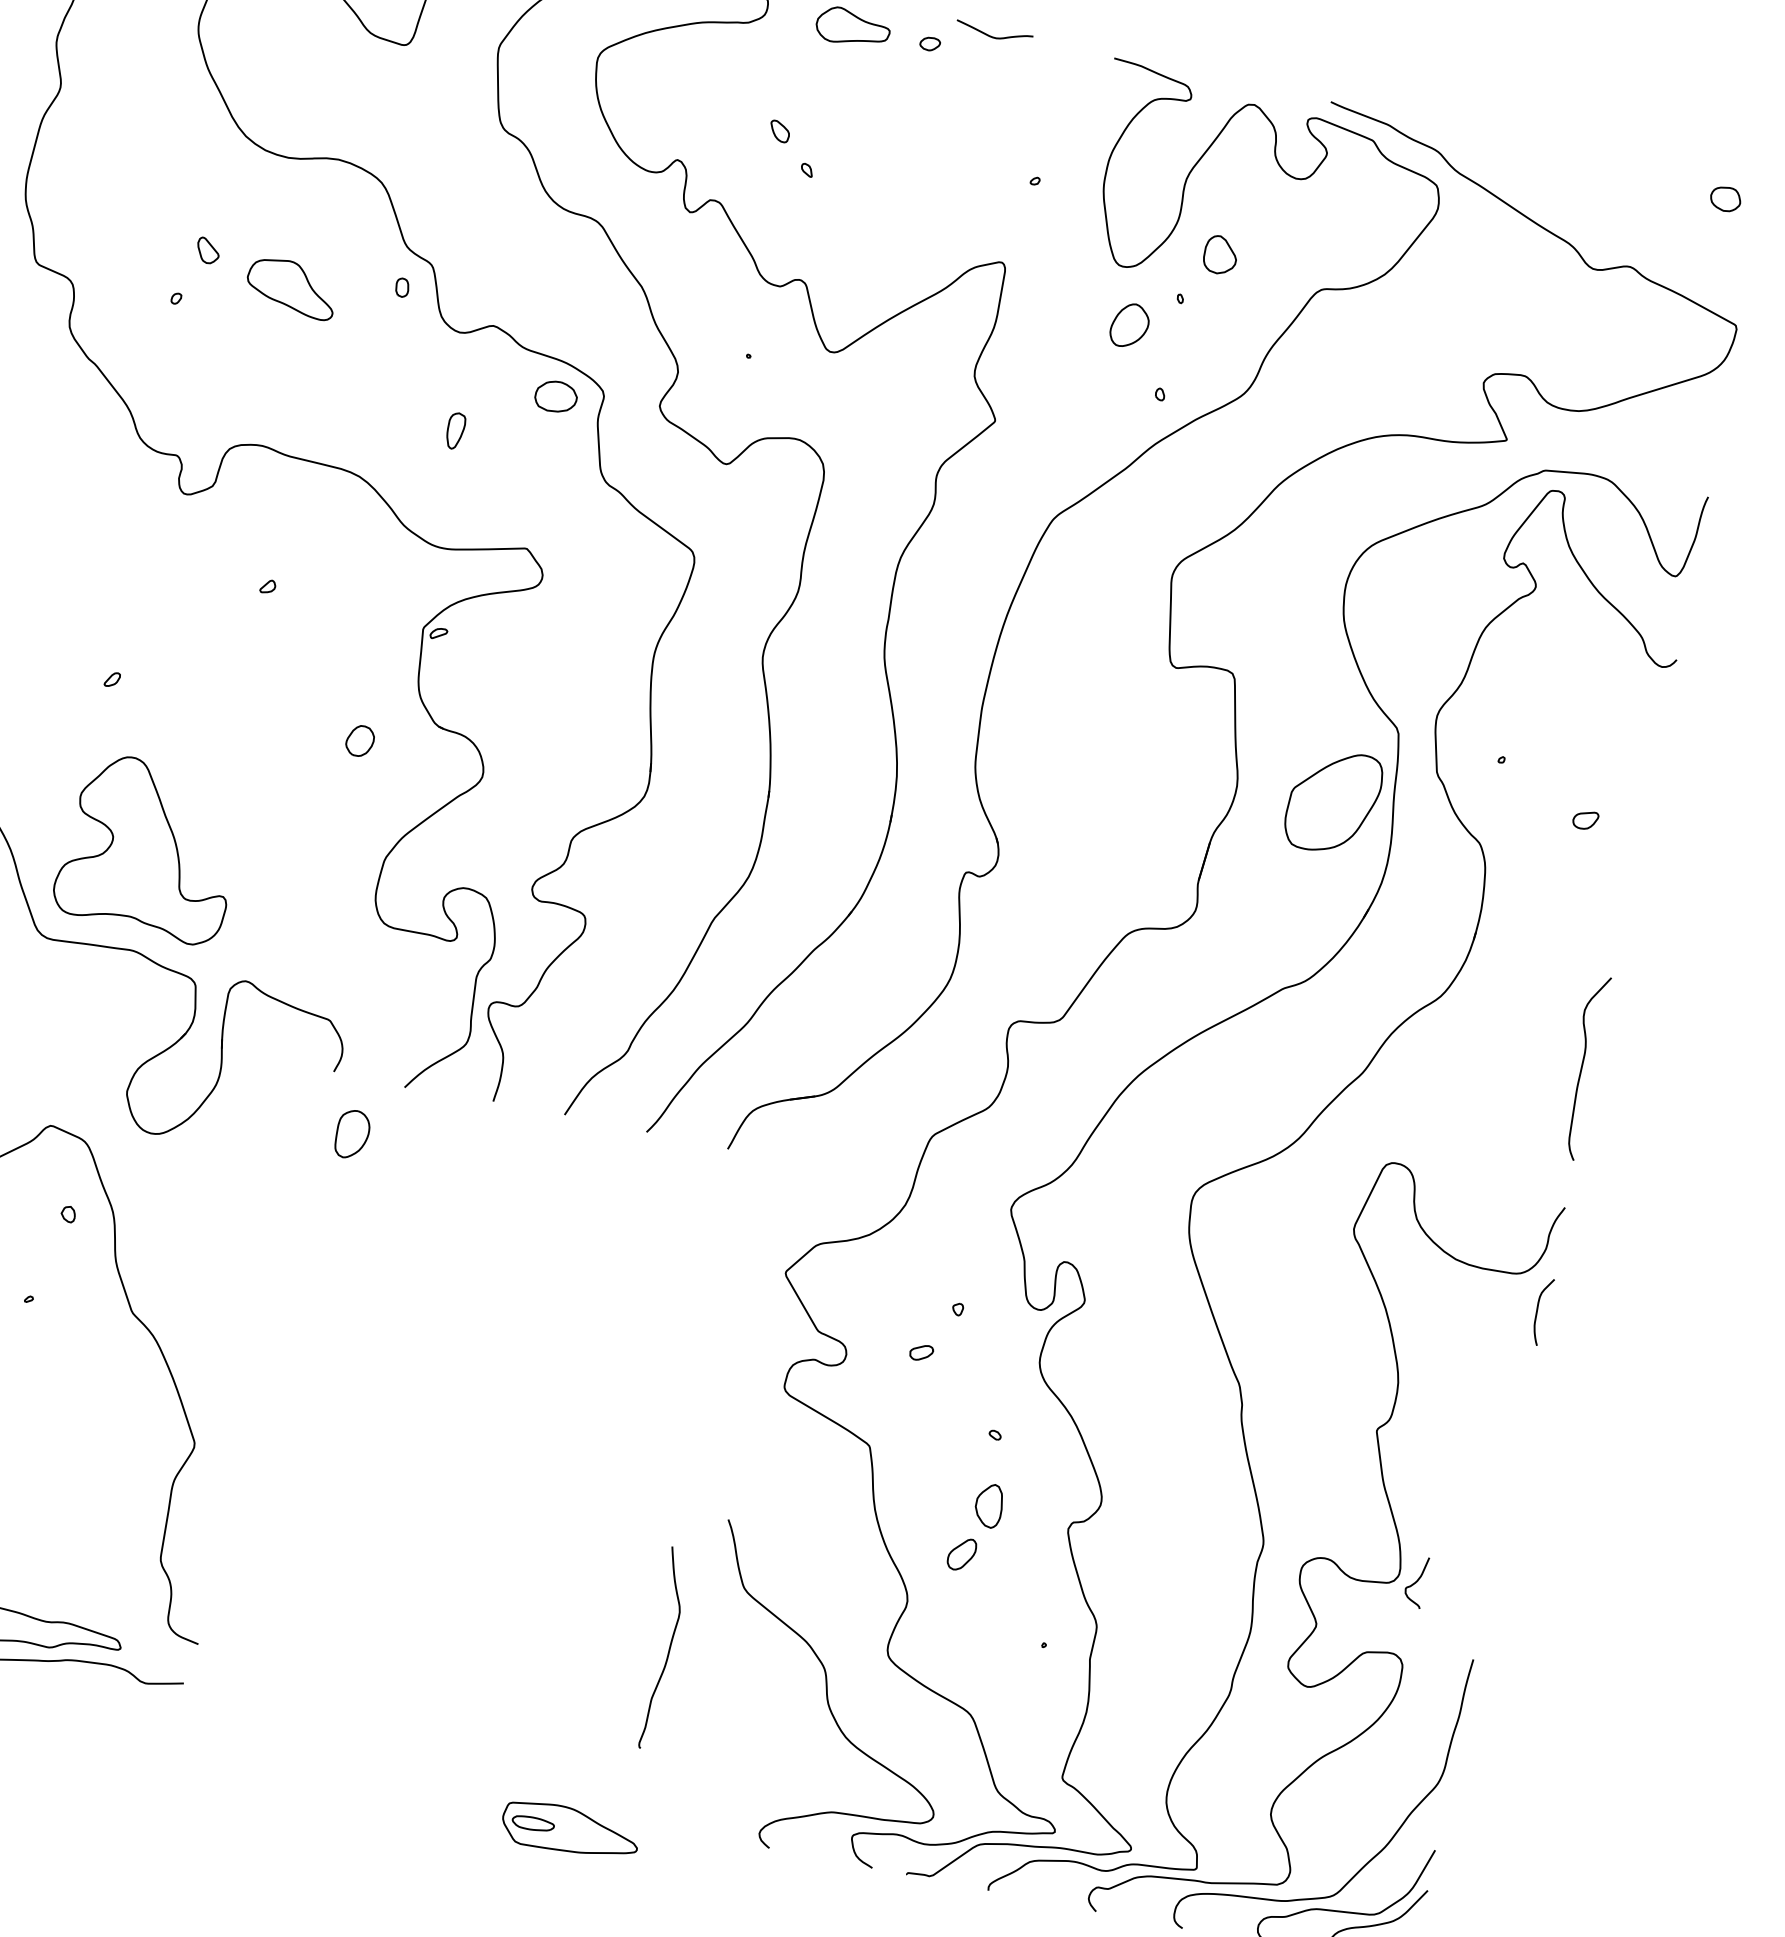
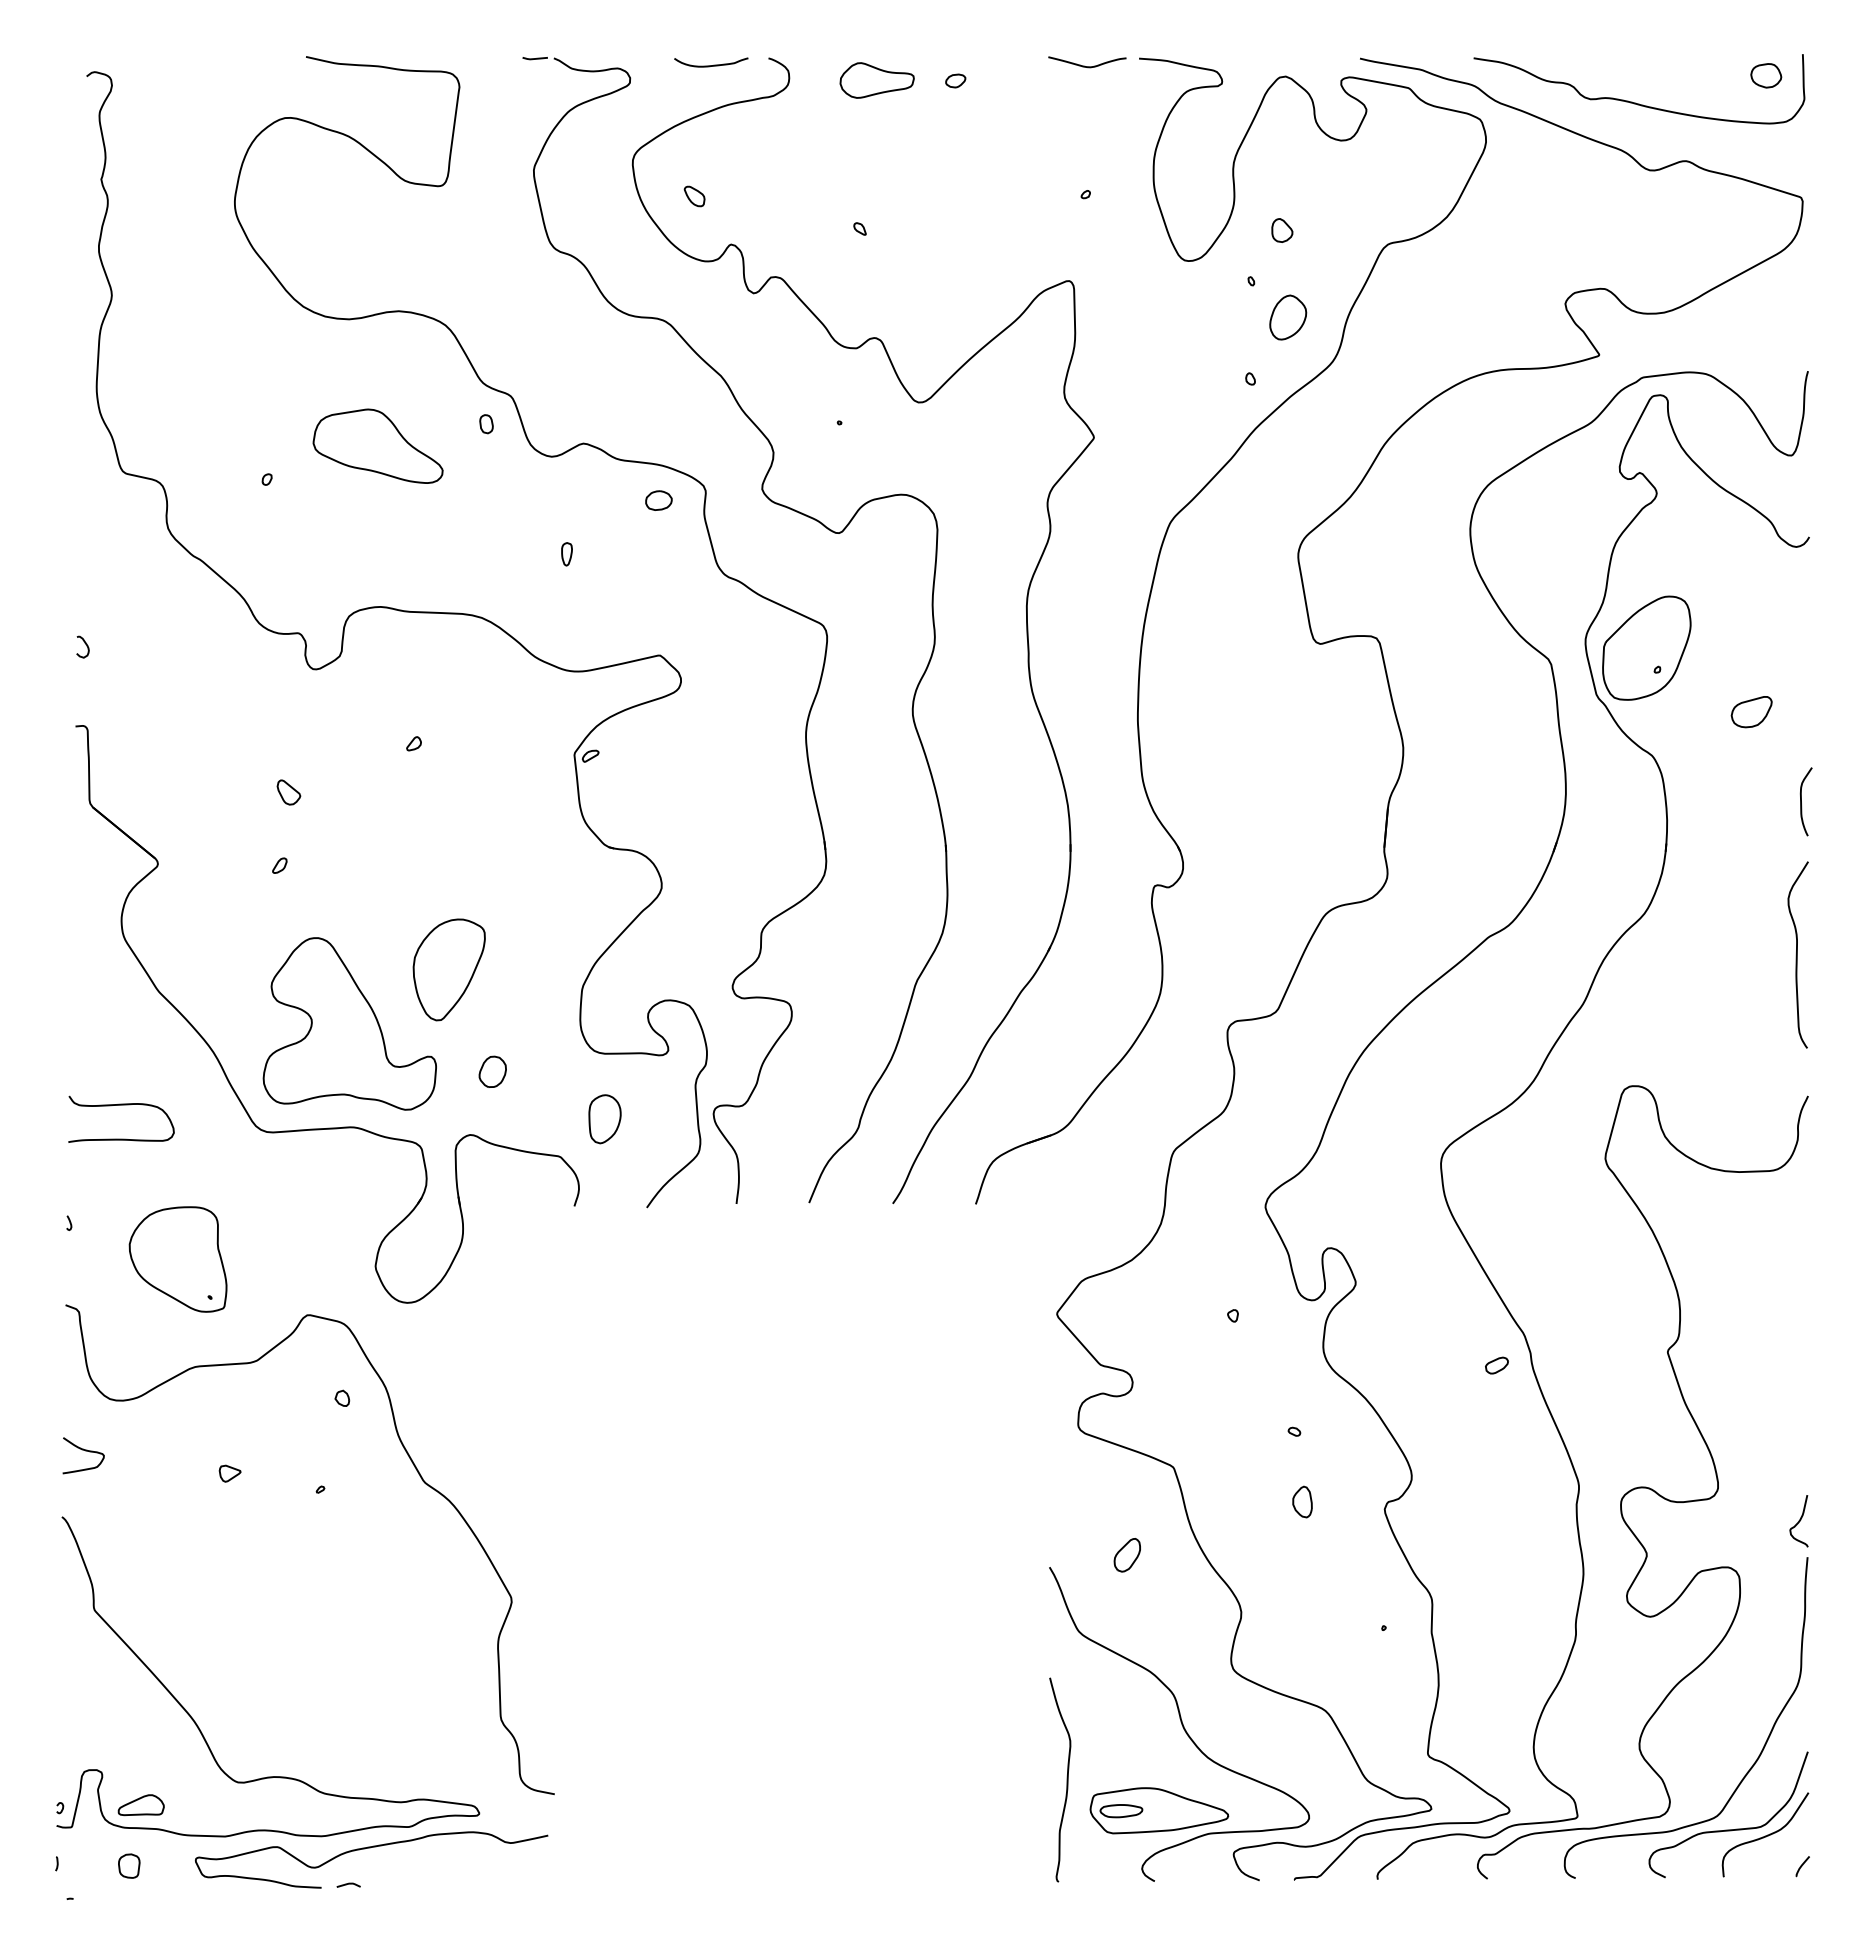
curve: (993, 36) -> (1087, 66), moved
part: (779, 131) -> (694, 196), moved
curve: (1592, 199) -> (1635, 102), added
part: (207, 250) -> (288, 792), moved
part: (1220, 255) -> (1282, 230), size x0.62
part: (291, 287) -> (377, 445), size x1.43
part: (1130, 325) -> (1288, 317), moved
part: (555, 396) -> (658, 500), size x0.62
part: (454, 431) -> (566, 554), size x0.62
part: (359, 740) -> (492, 1071), moved
part: (1333, 801) -> (1646, 647), moved
part: (257, 814) -> (448, 969), added
part: (1585, 820) -> (1751, 712), size x1.67
part: (351, 1134) -> (604, 1119), moved
curve: (1537, 1310) -> (1801, 801), moved
part: (921, 1352) -> (1496, 1365), moved
part: (989, 1505) -> (1302, 1501), size x0.71
part: (960, 1554) -> (1126, 1555), moved
curve: (1415, 1581) -> (1798, 1521), moved
curve: (668, 1649) -> (1066, 1779), moved
part: (570, 1830) -> (1159, 1810), moved

